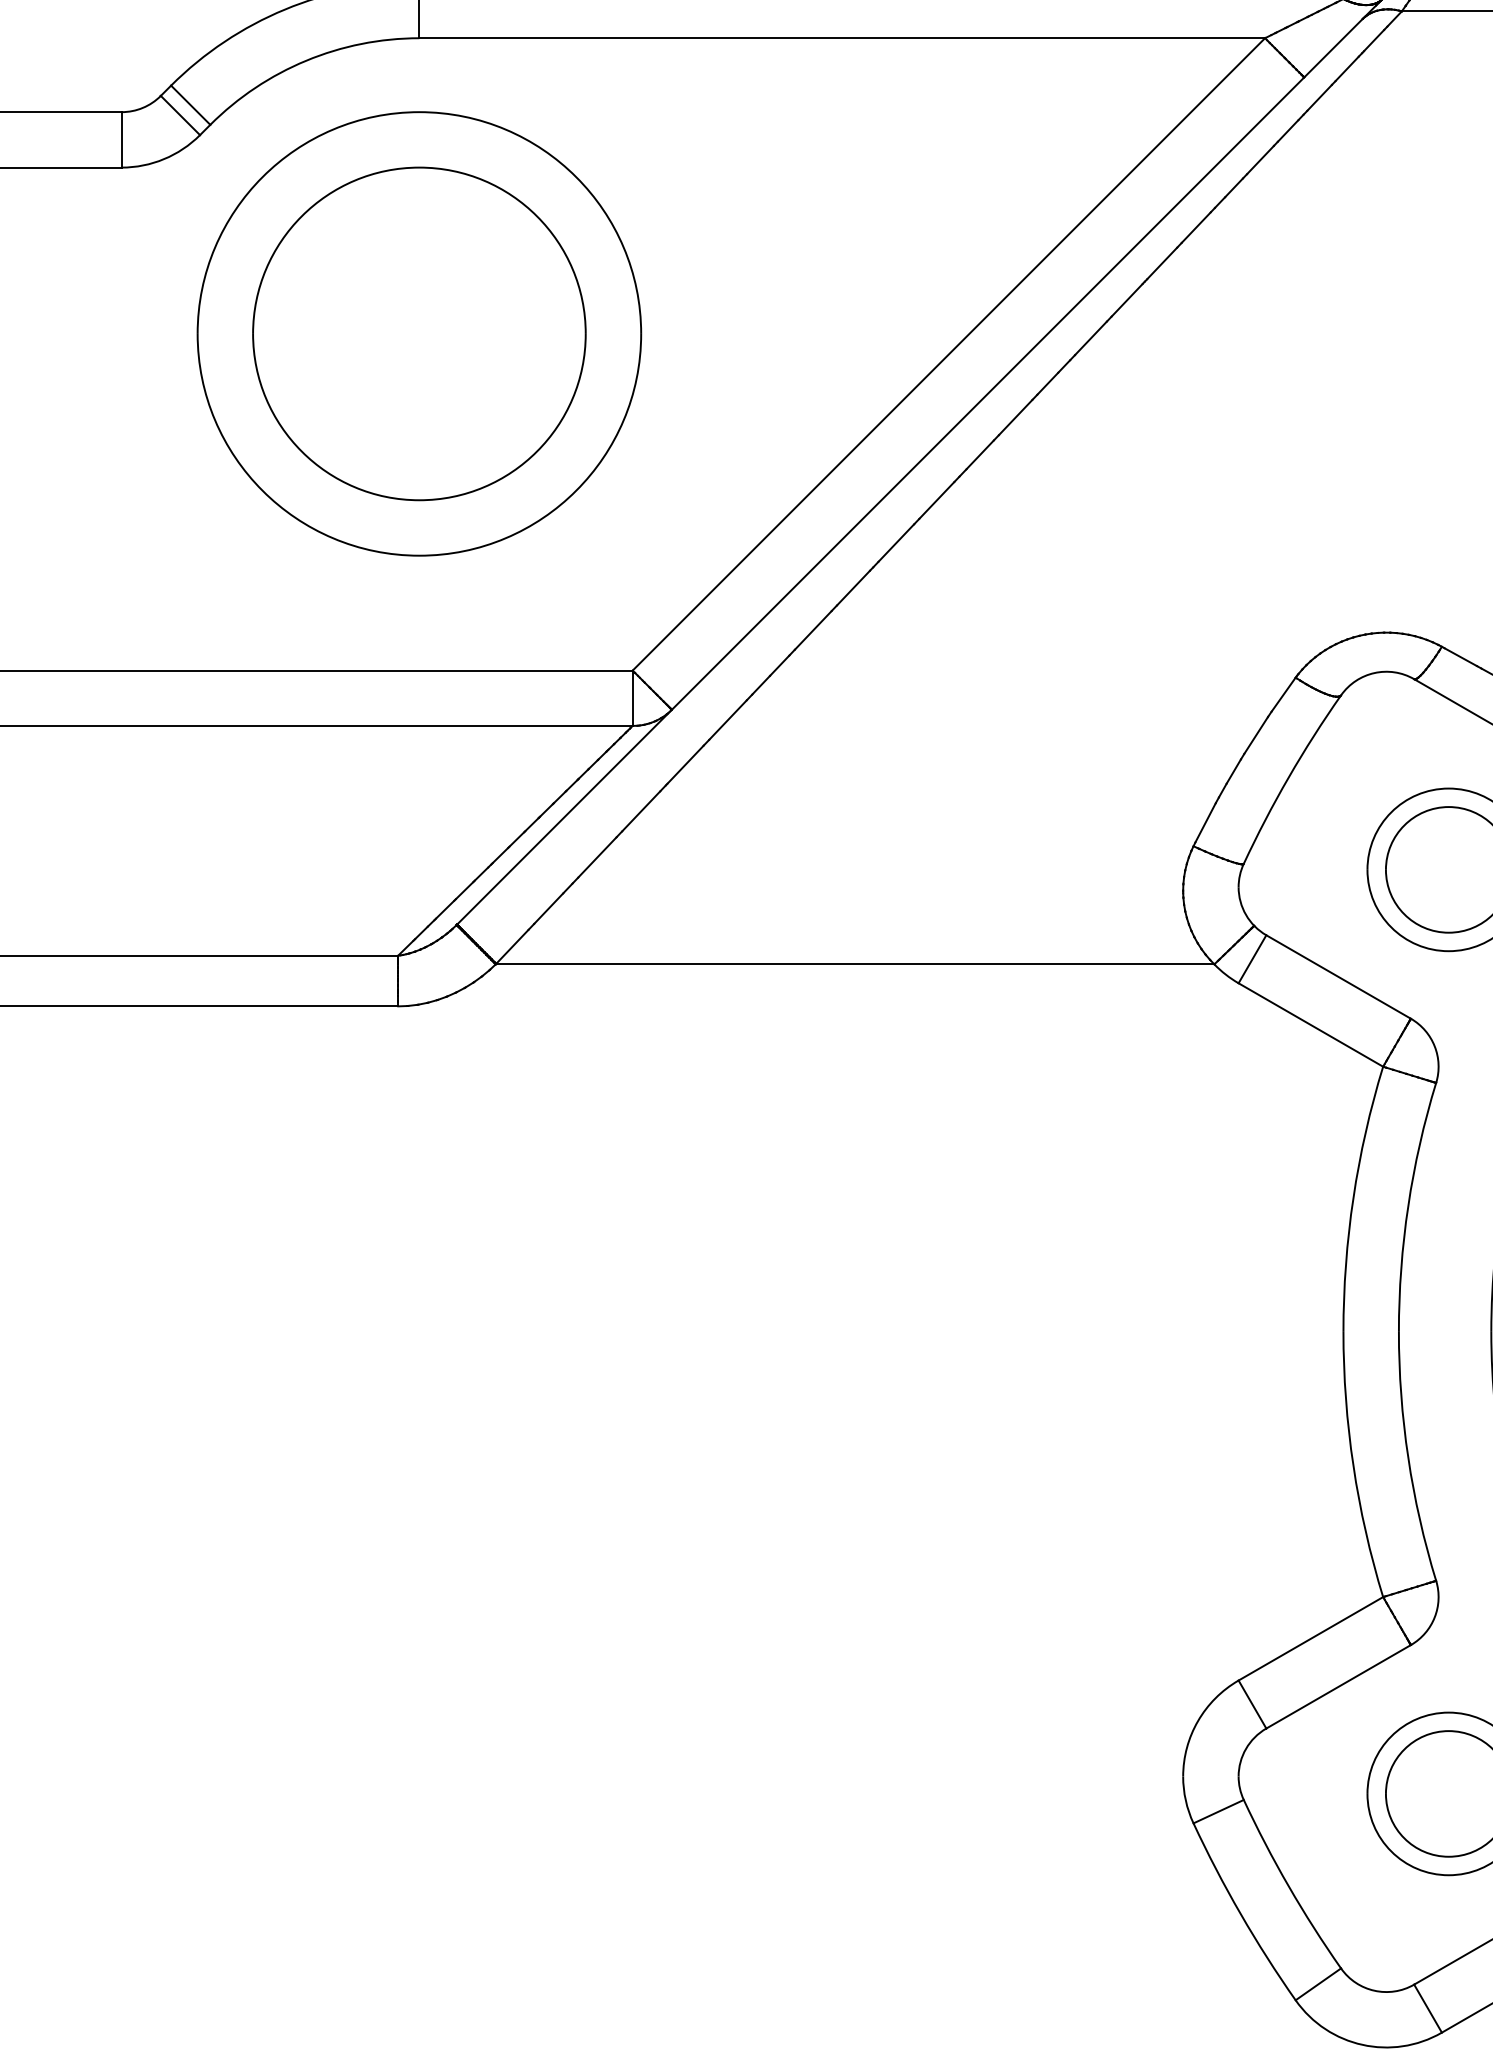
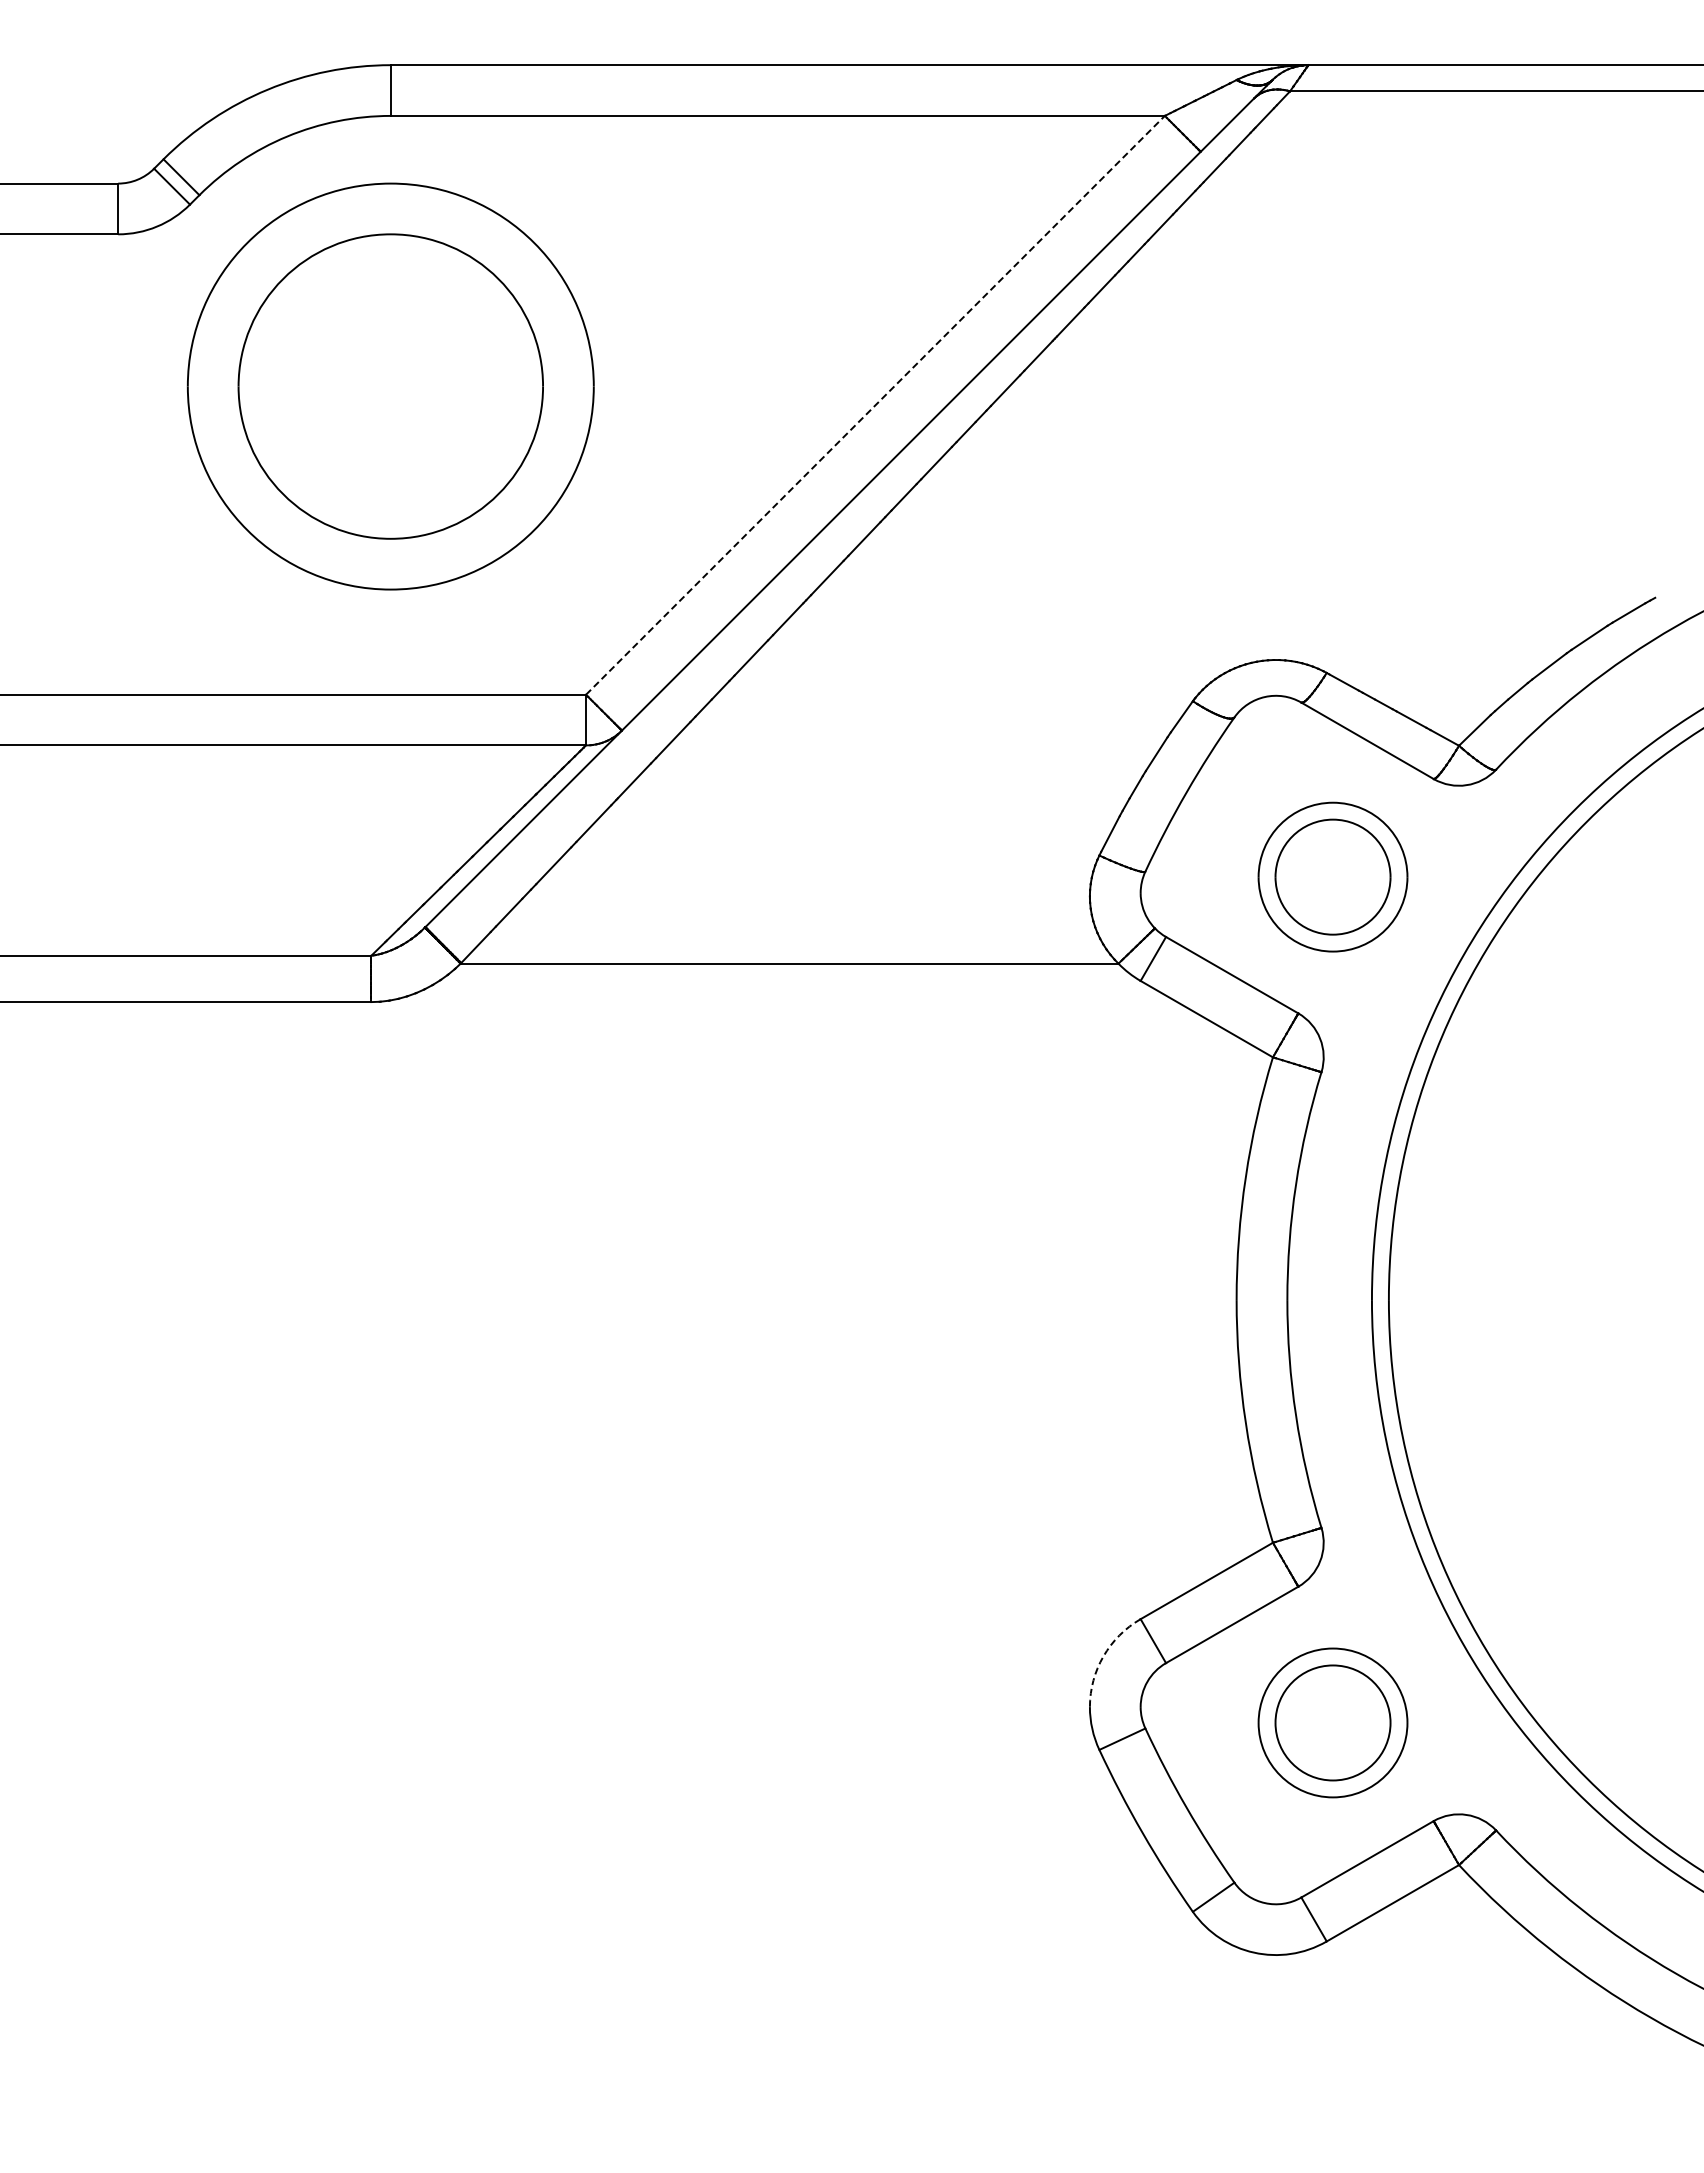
line: (948, 353) -> (875, 404), solid -> dashed
arc: (1198, 1721) -> (1103, 1656), solid -> dashed

